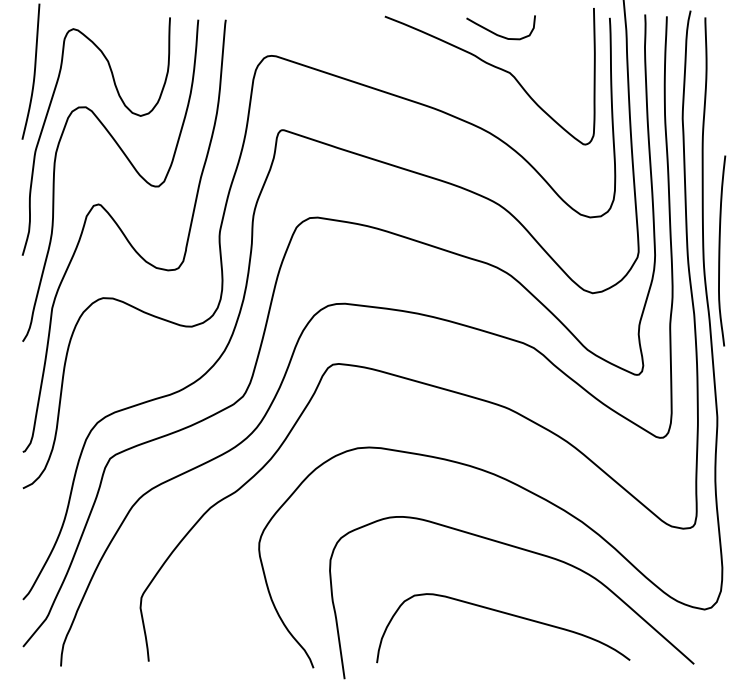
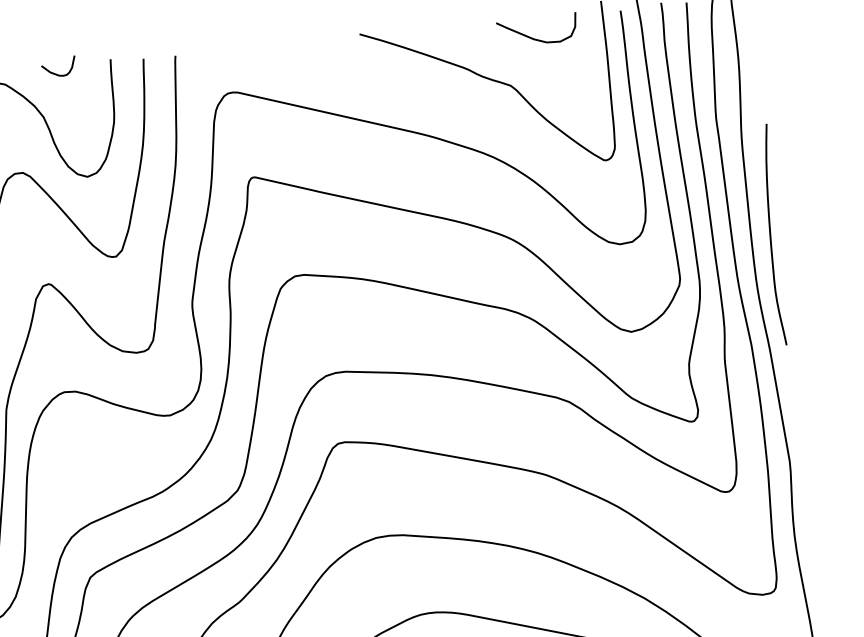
curve: (123, 25) -> (57, 73), added
curve: (499, 34) -> (536, 38), moved
curve: (720, 250) -> (771, 234), moved

